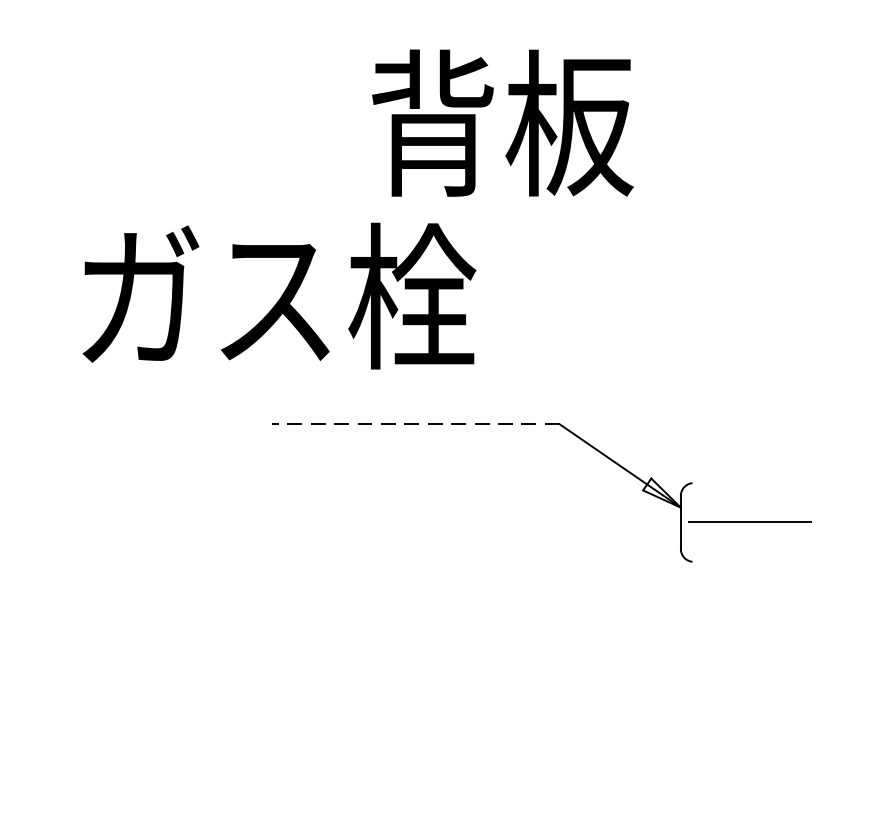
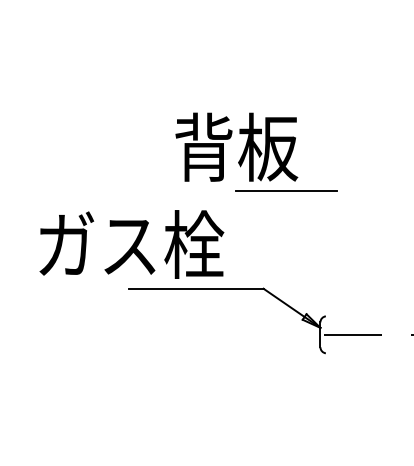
line: (606, 217) -> (285, 191), added
text: (278, 296) -> (131, 244), moved
line: (414, 423) -> (195, 288), dashed -> solid

